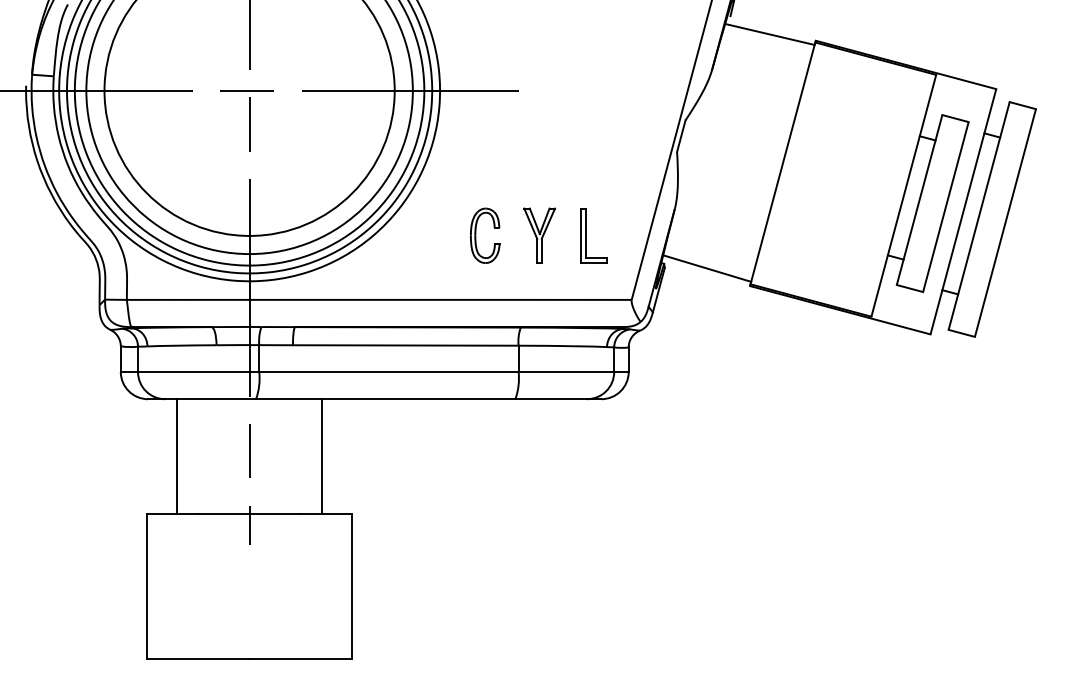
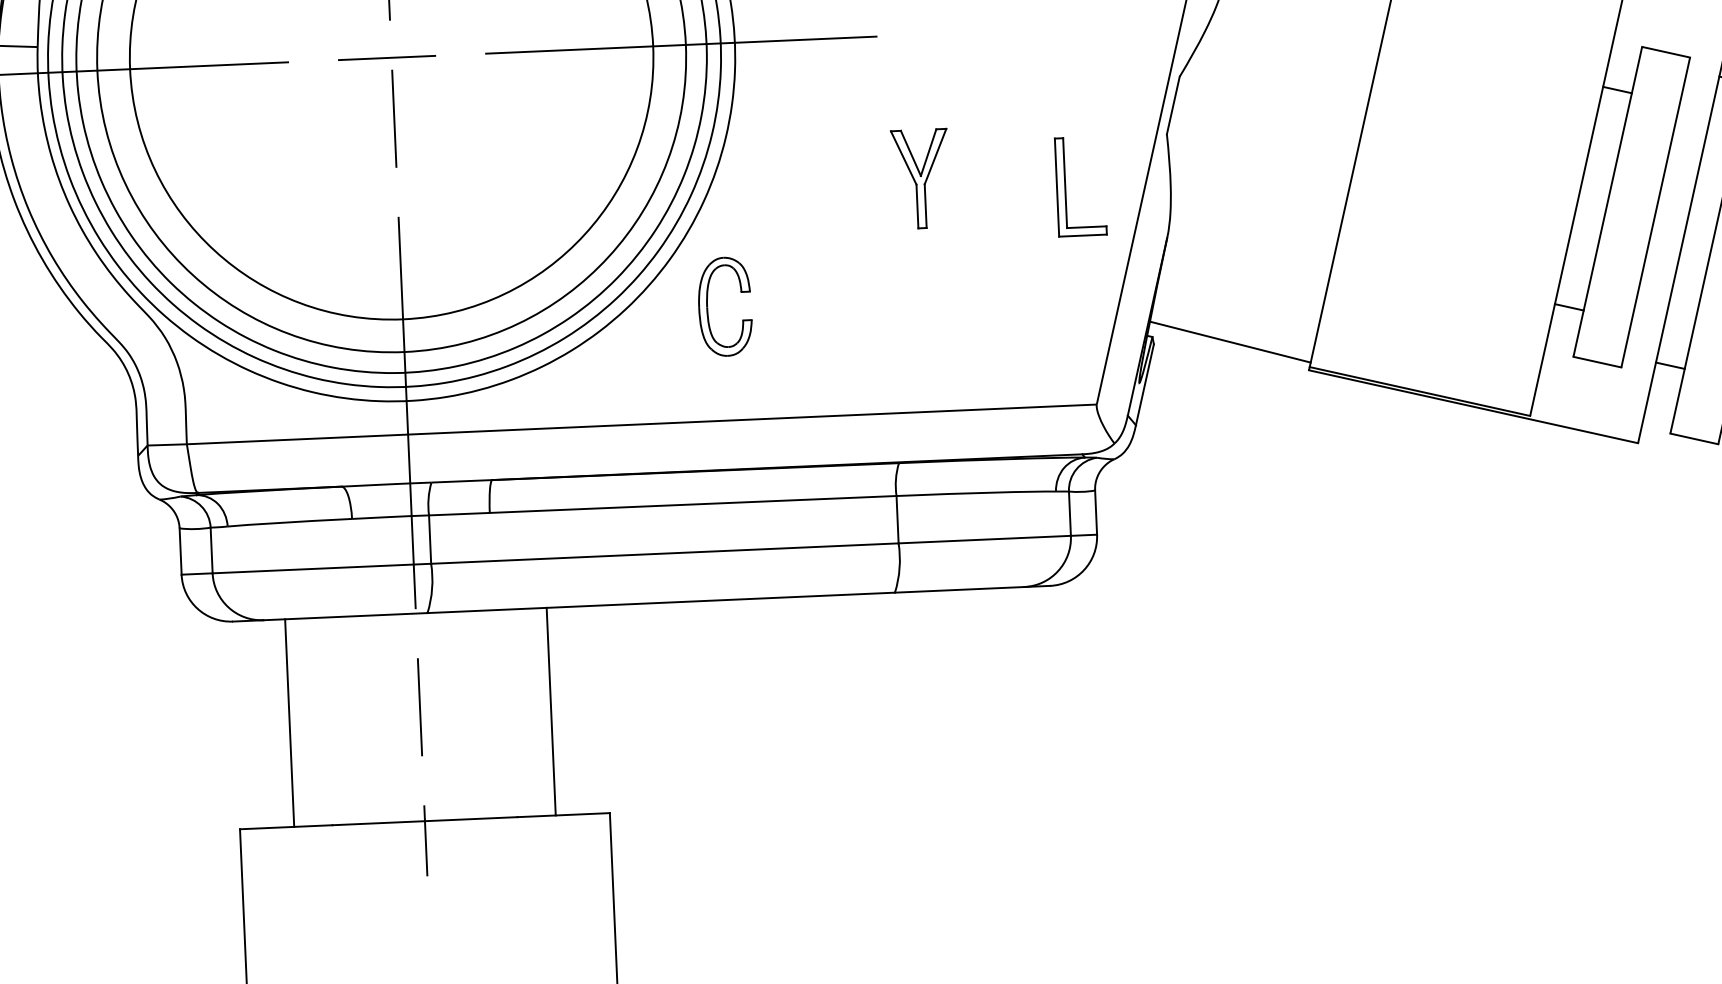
part: (476, 235) -> (709, 306), moved
part: (539, 235) -> (920, 178), moved
part: (586, 235) -> (1067, 186), moved

